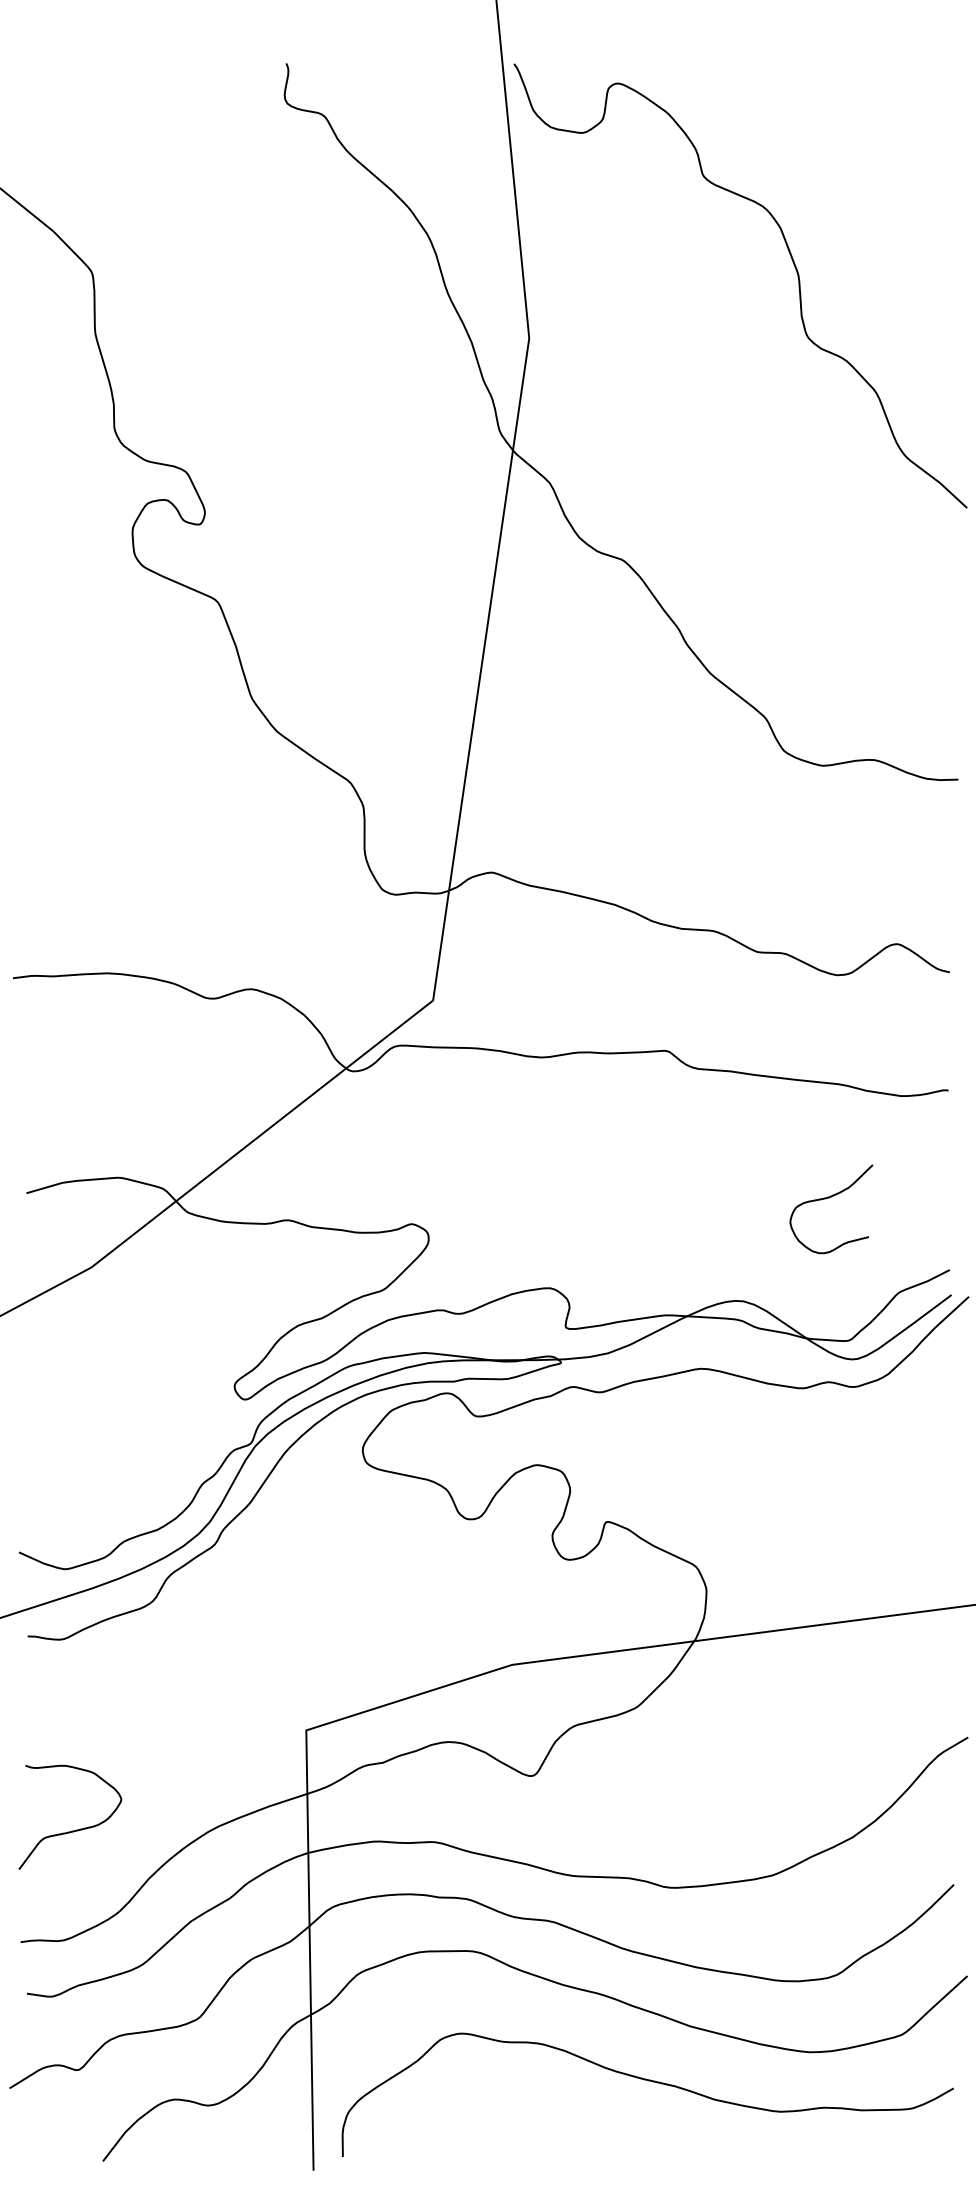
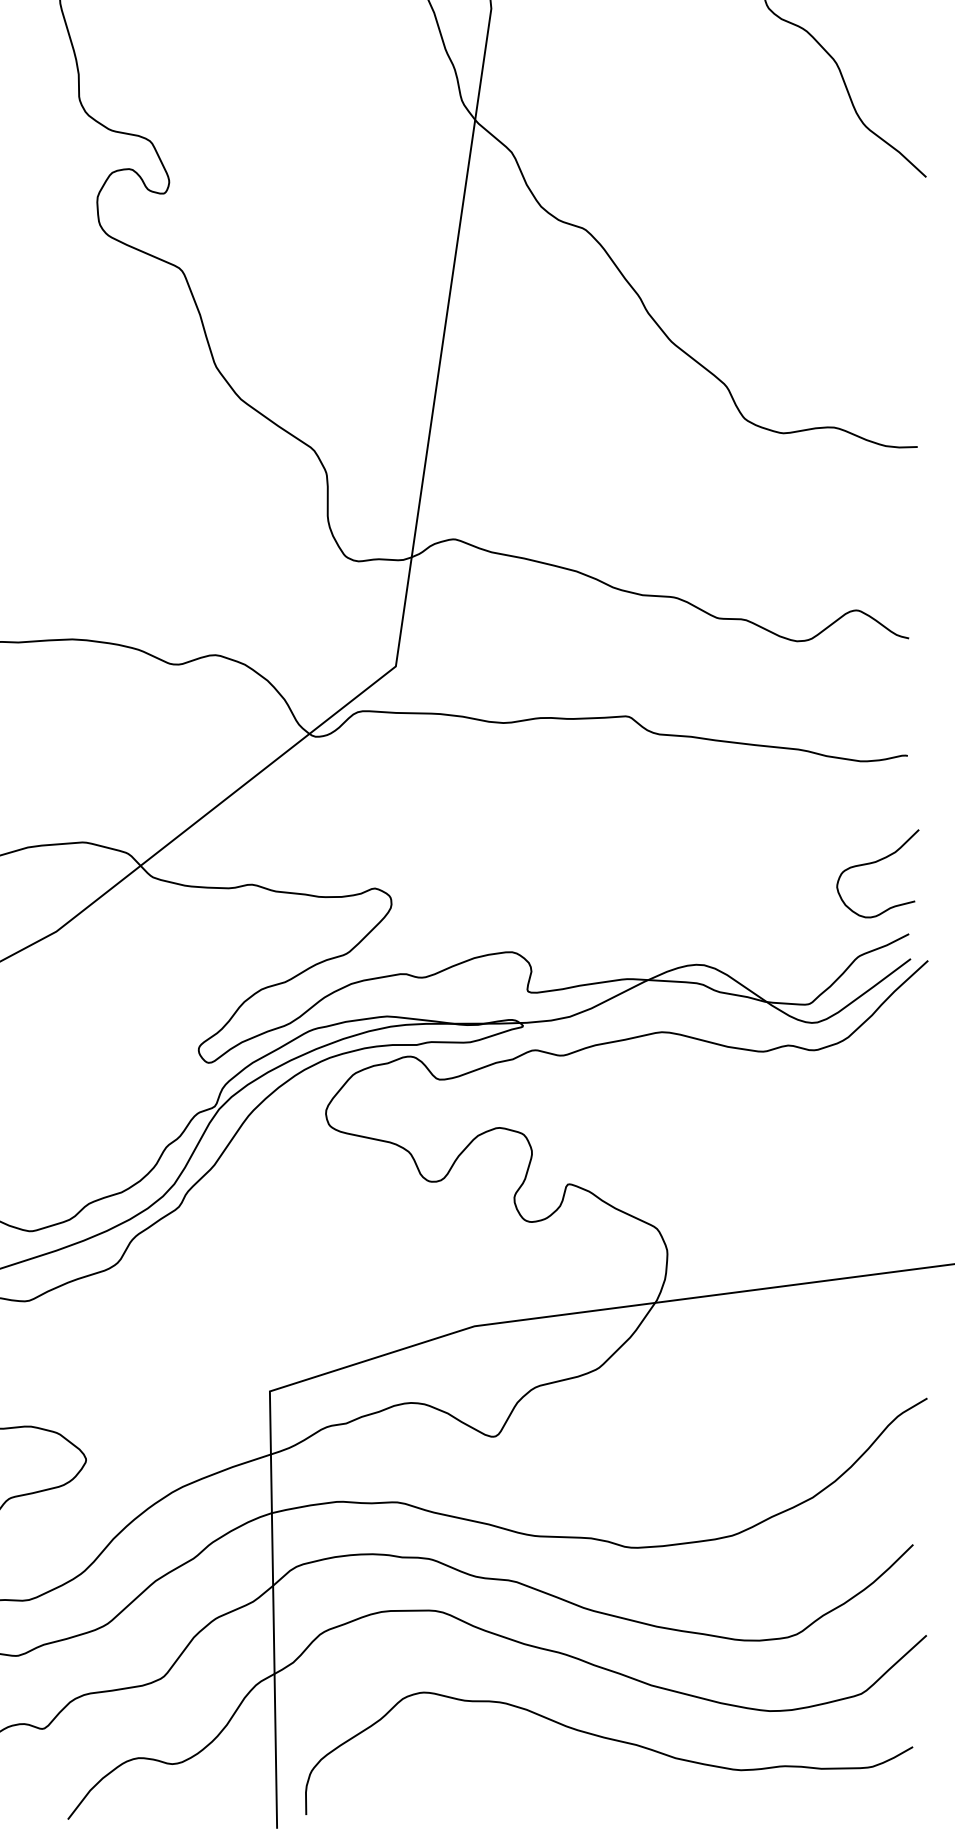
curve: (829, 1198) -> (876, 863), moved

